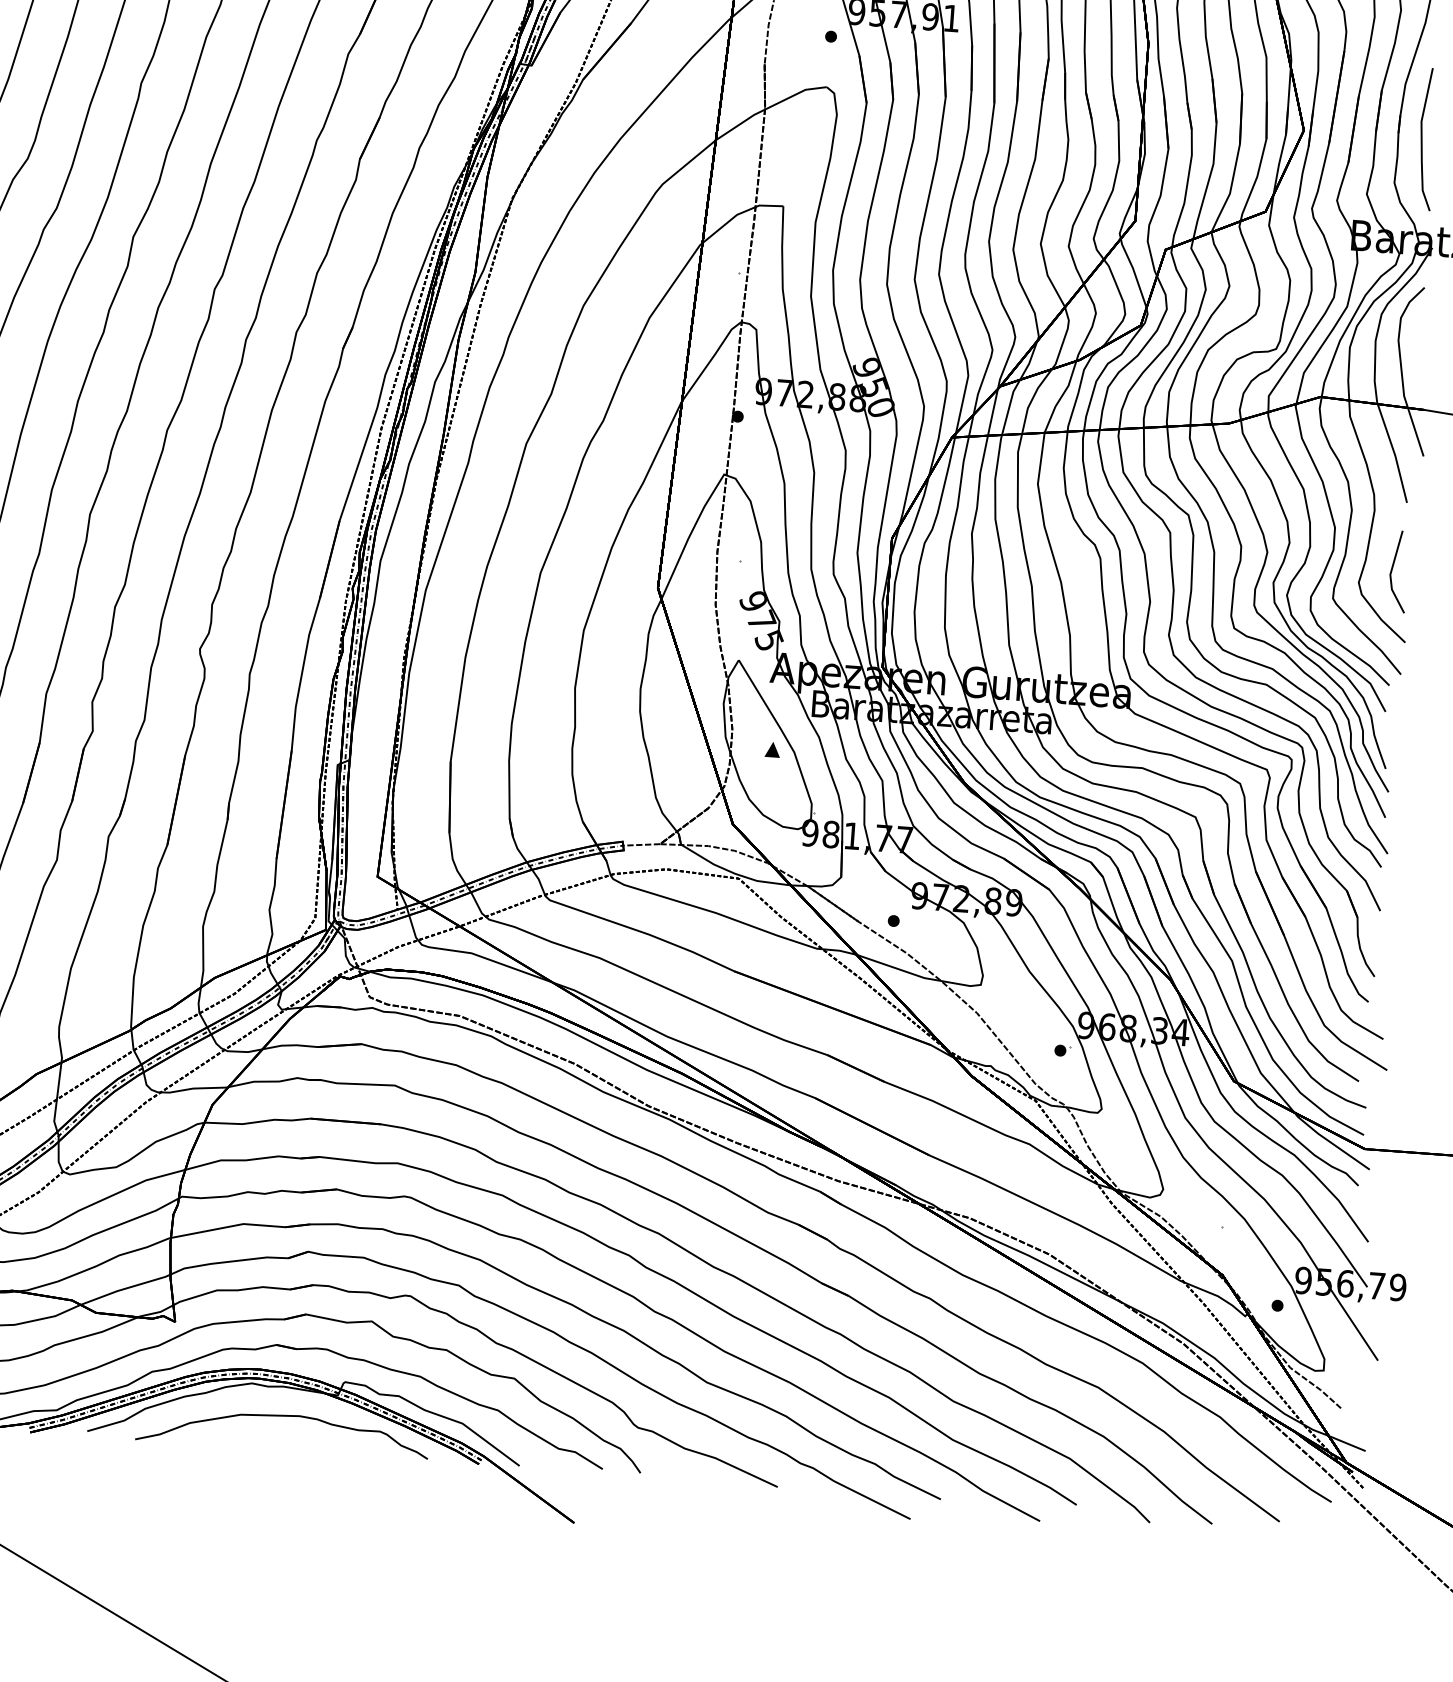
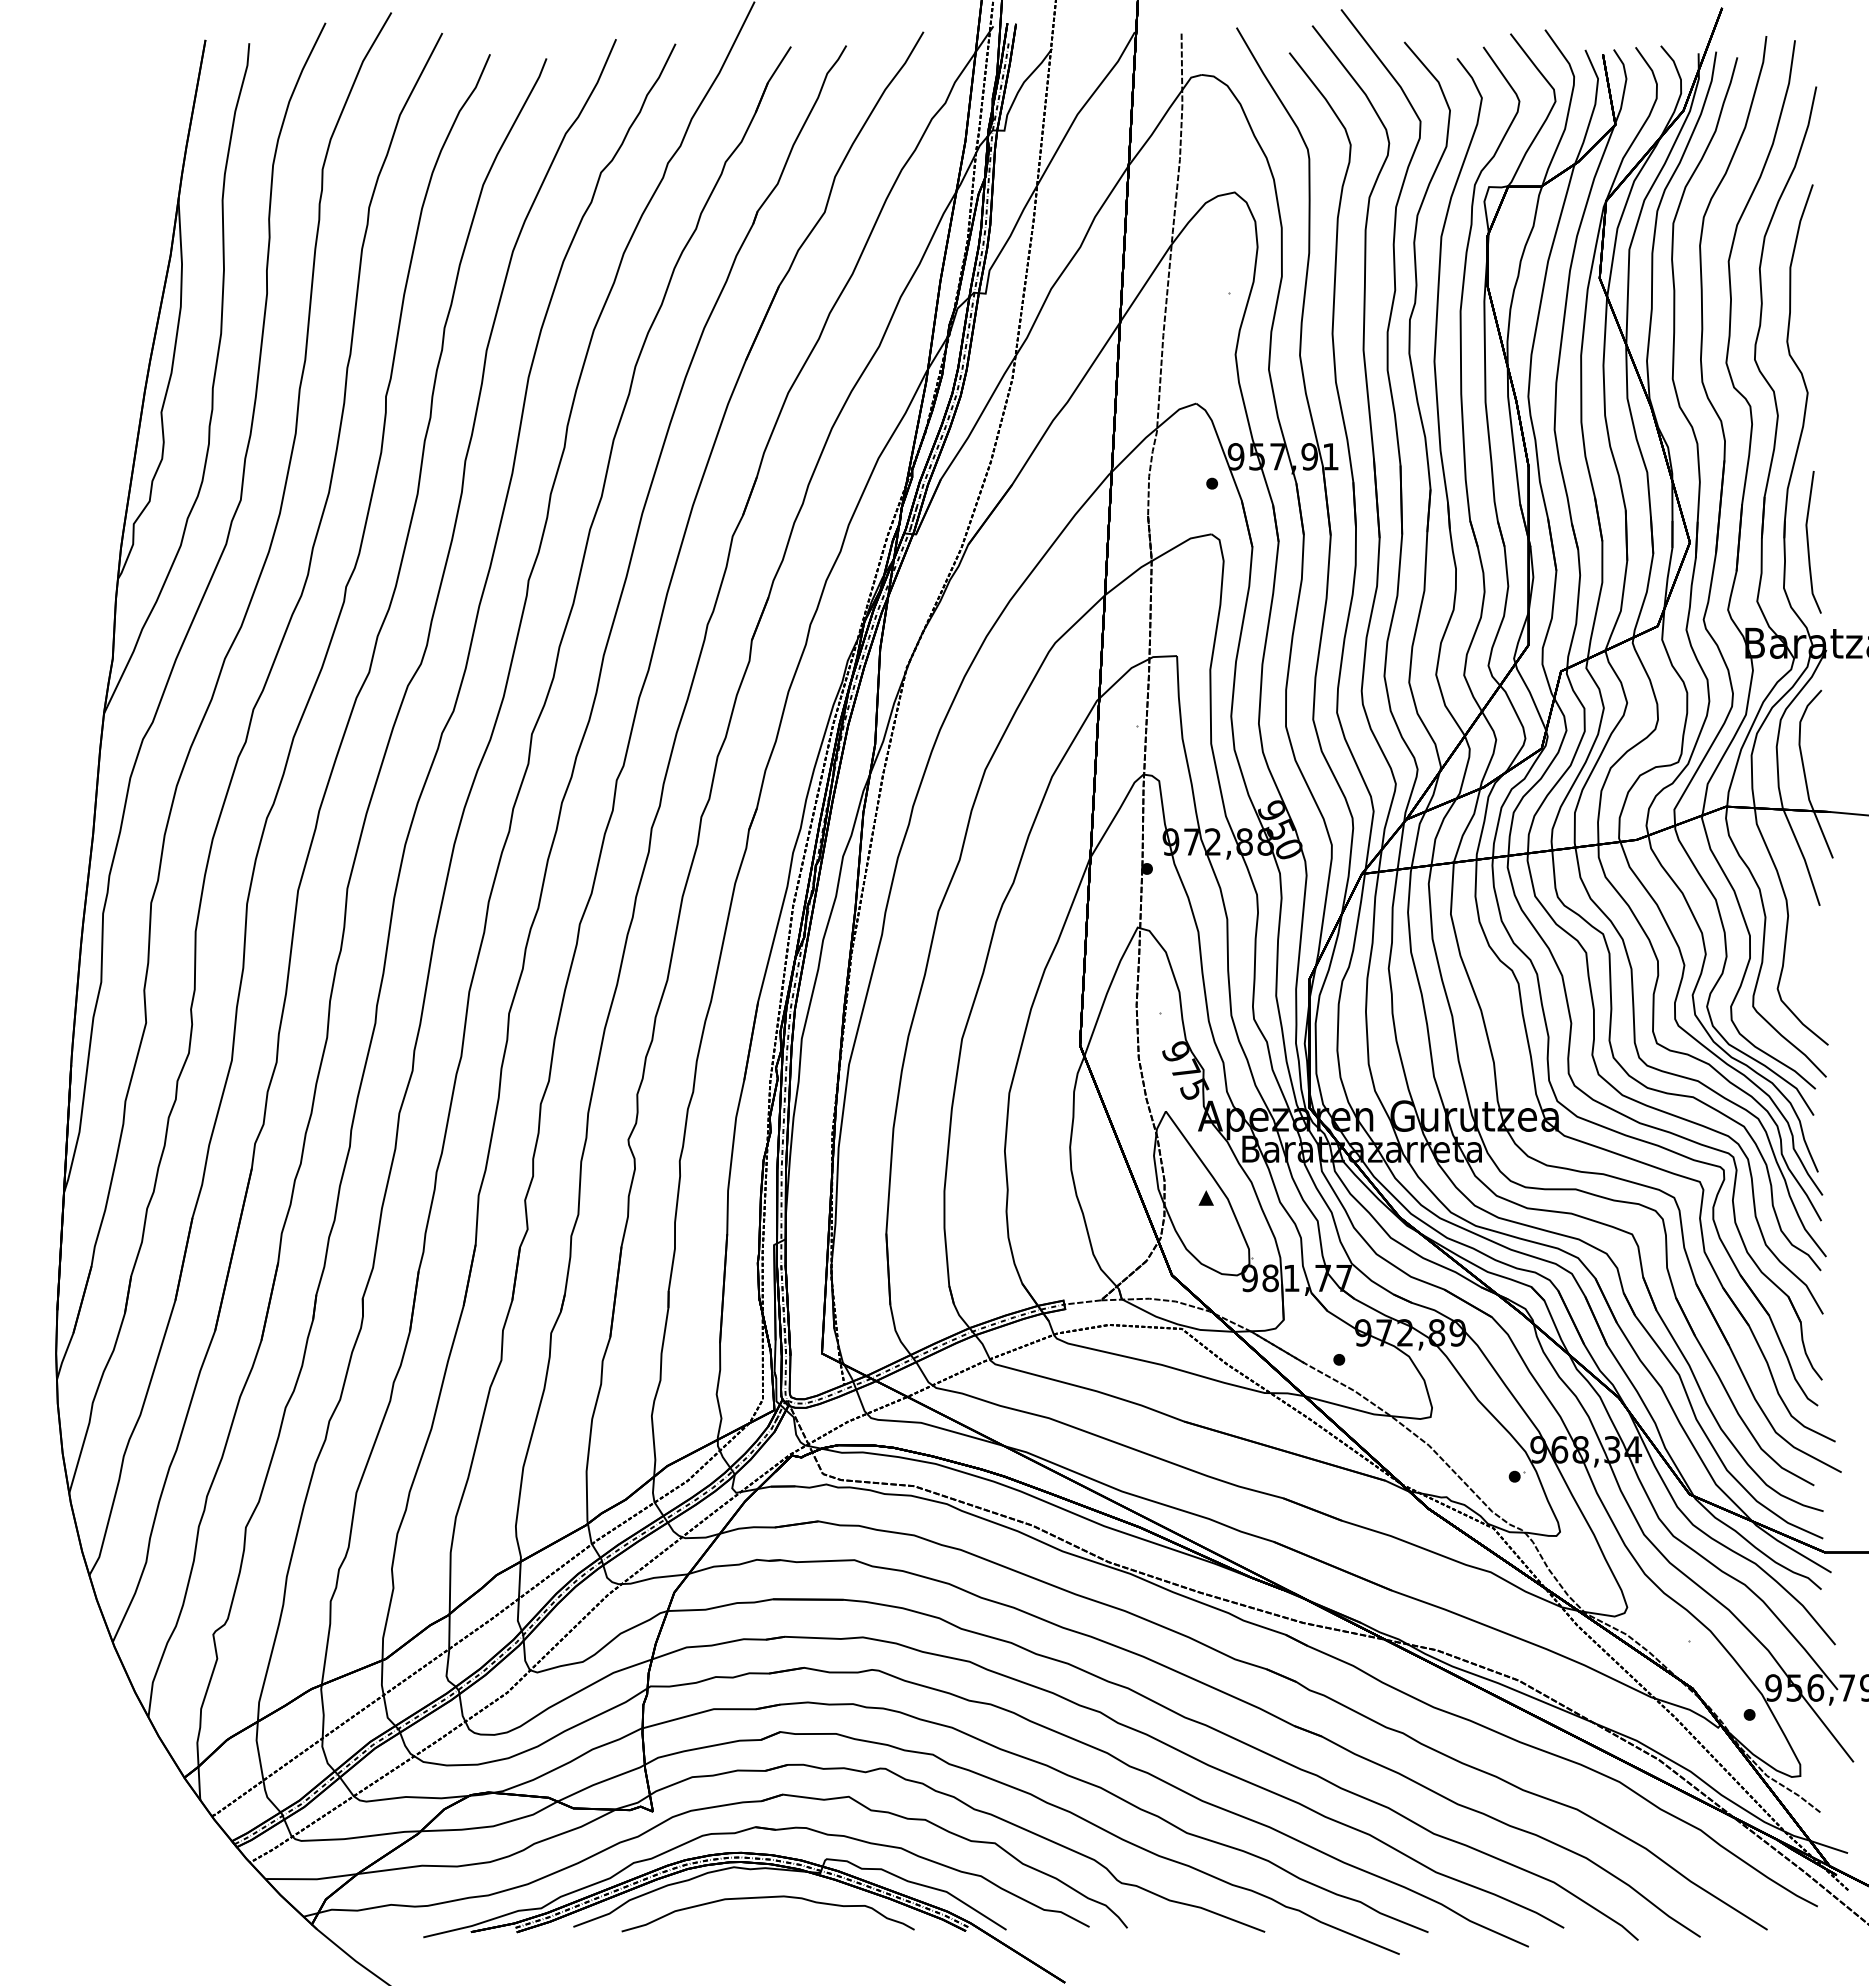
line: (1392, 571) -> (1810, 975), removed

